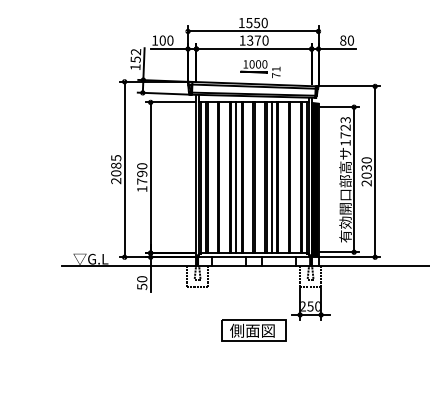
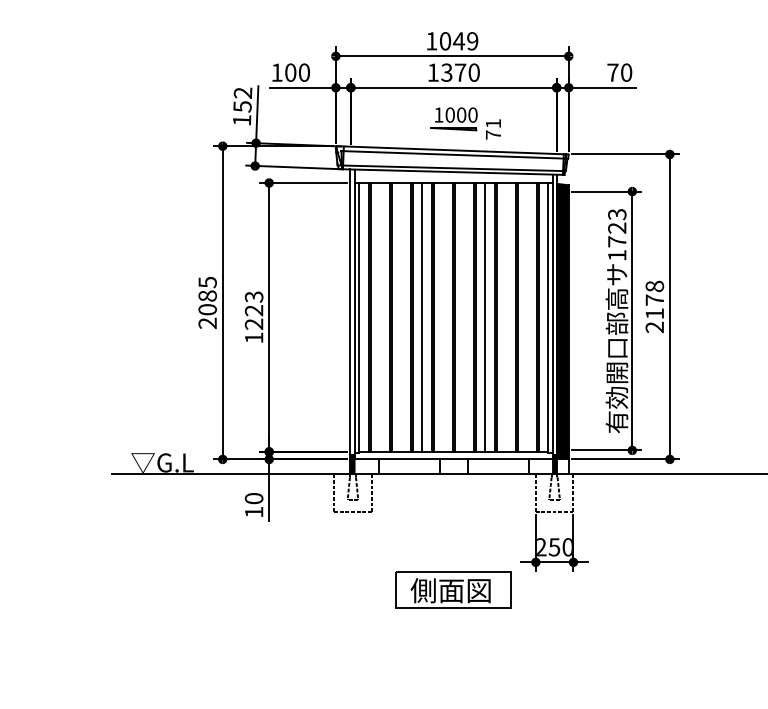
text: (256, 22) -> (458, 40), 1550 -> 1049
text: (343, 40) -> (613, 72), 80 -> 70
text: (366, 167) -> (654, 299), 2030 -> 2178
text: (142, 173) -> (254, 309), 1790 -> 1223
text: (142, 286) -> (254, 511), 50 -> 10

